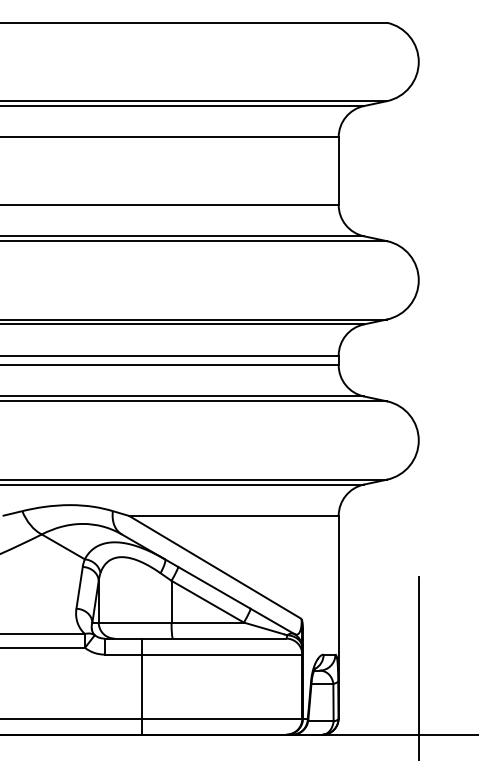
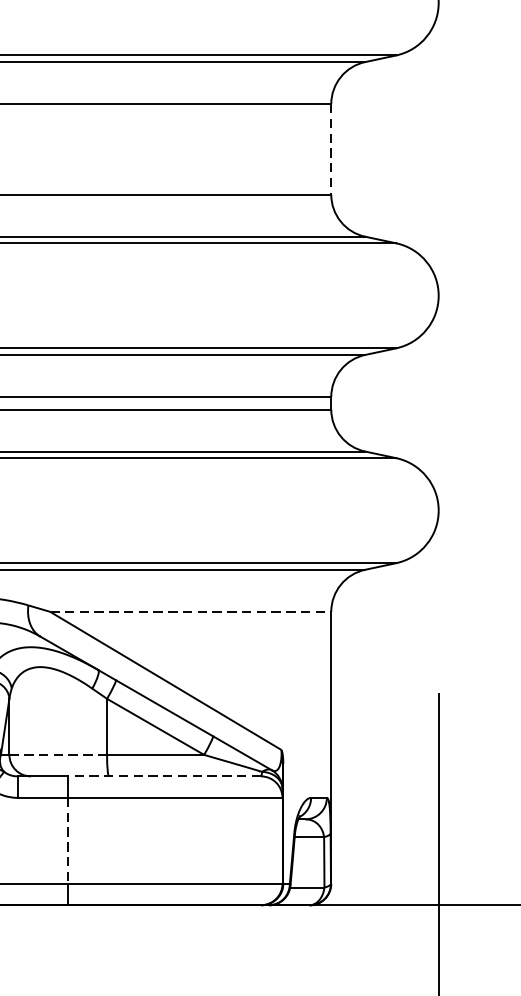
line: (338, 171) -> (331, 149), solid -> dashed
line: (233, 515) -> (190, 611), solid -> dashed
line: (135, 622) -> (58, 754), solid -> dashed
line: (213, 638) -> (163, 776), solid -> dashed
line: (142, 687) -> (68, 841), solid -> dashed

